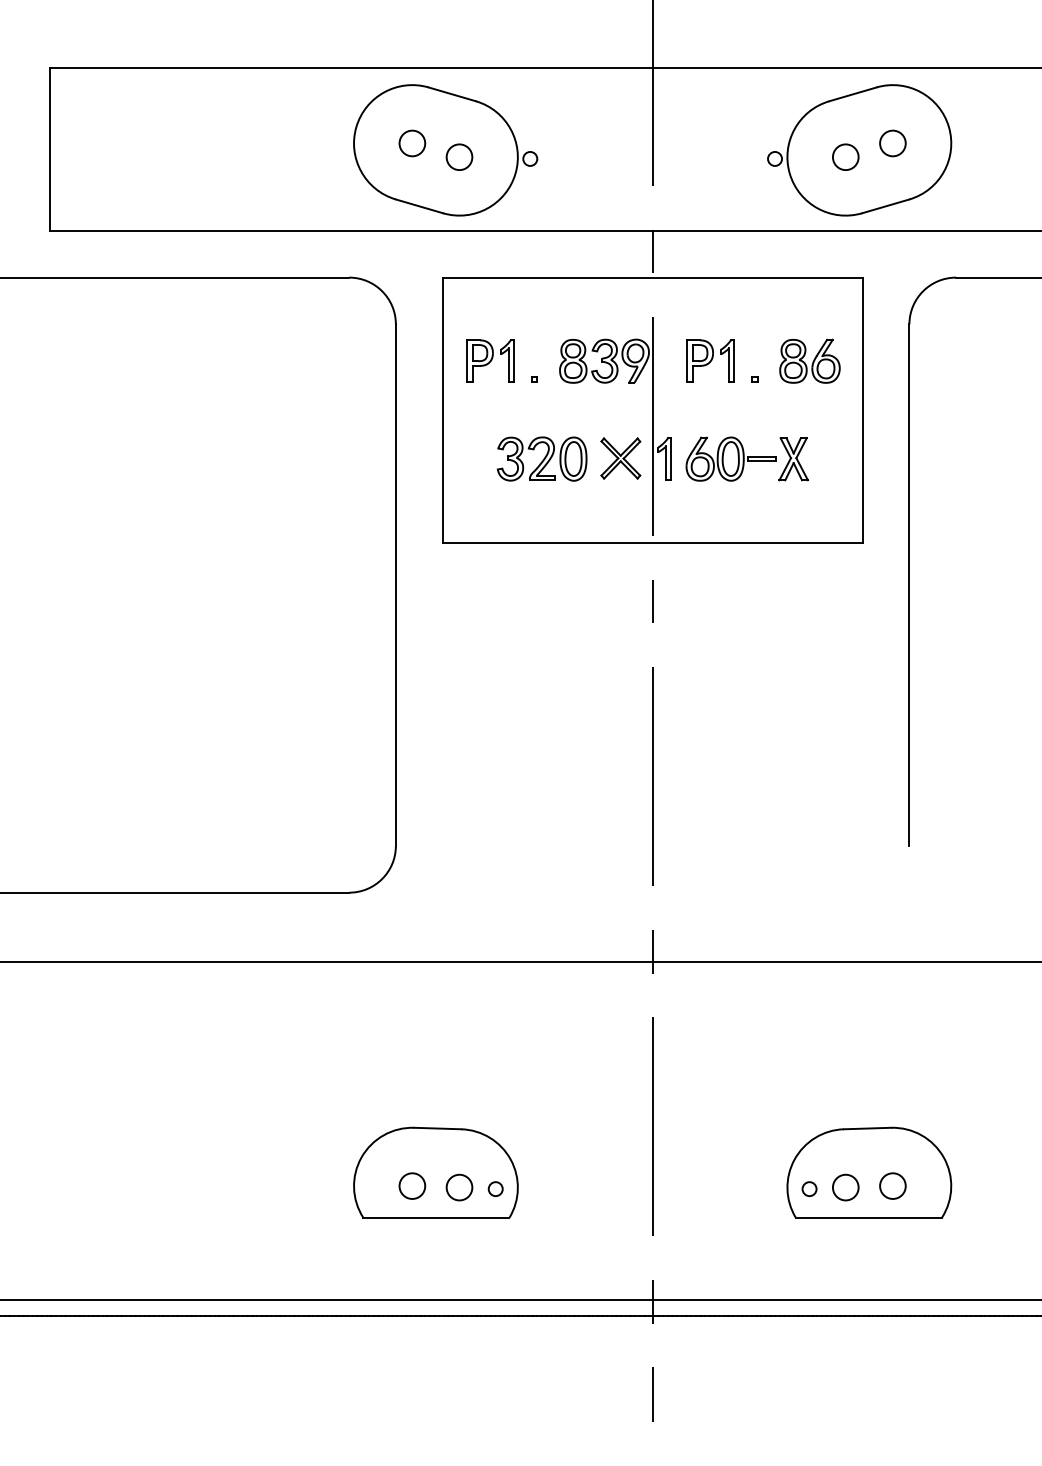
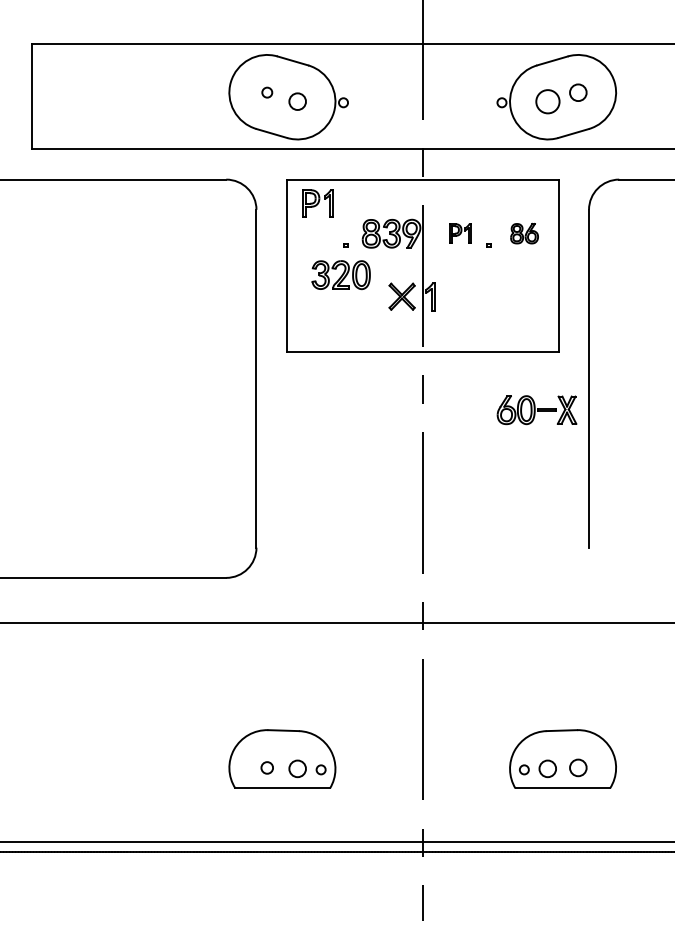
circle: (412, 143) -> (267, 92), size x0.6
circle: (845, 156) -> (547, 101), size x1.4
part: (490, 360) -> (317, 203), moved
part: (710, 360) -> (460, 233), size x0.7
part: (809, 360) -> (524, 233), size x0.7
part: (541, 459) -> (340, 275), moved
part: (746, 459) -> (536, 410), moved
circle: (412, 1185) -> (267, 767), size x0.7

